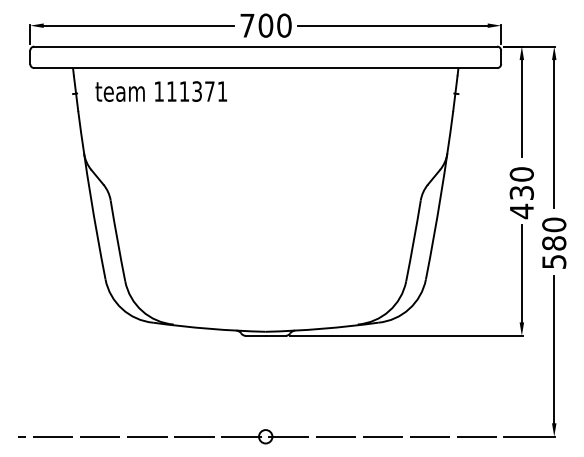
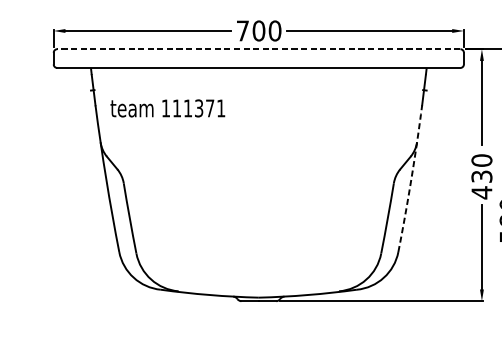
line: (265, 46) -> (258, 49), solid -> dashed
text: (160, 91) -> (167, 108), moved
arc: (440, 195) -> (411, 178), solid -> dashed

